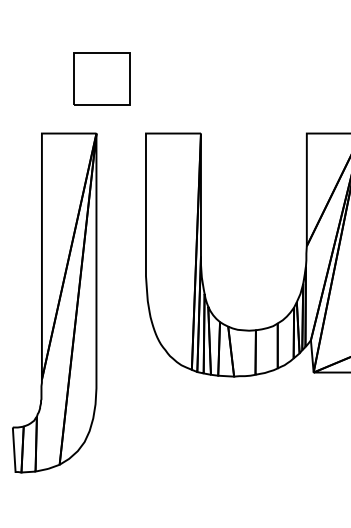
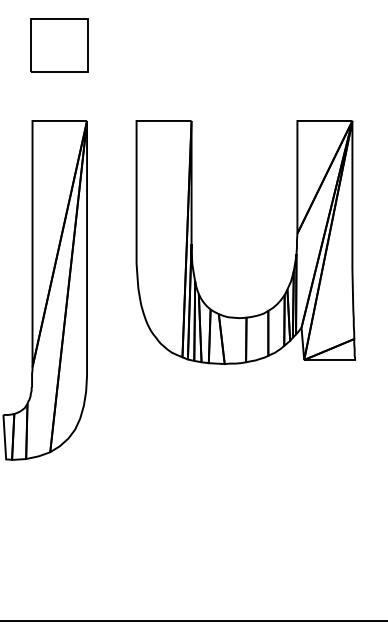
part: (101, 79) -> (59, 45), moved

